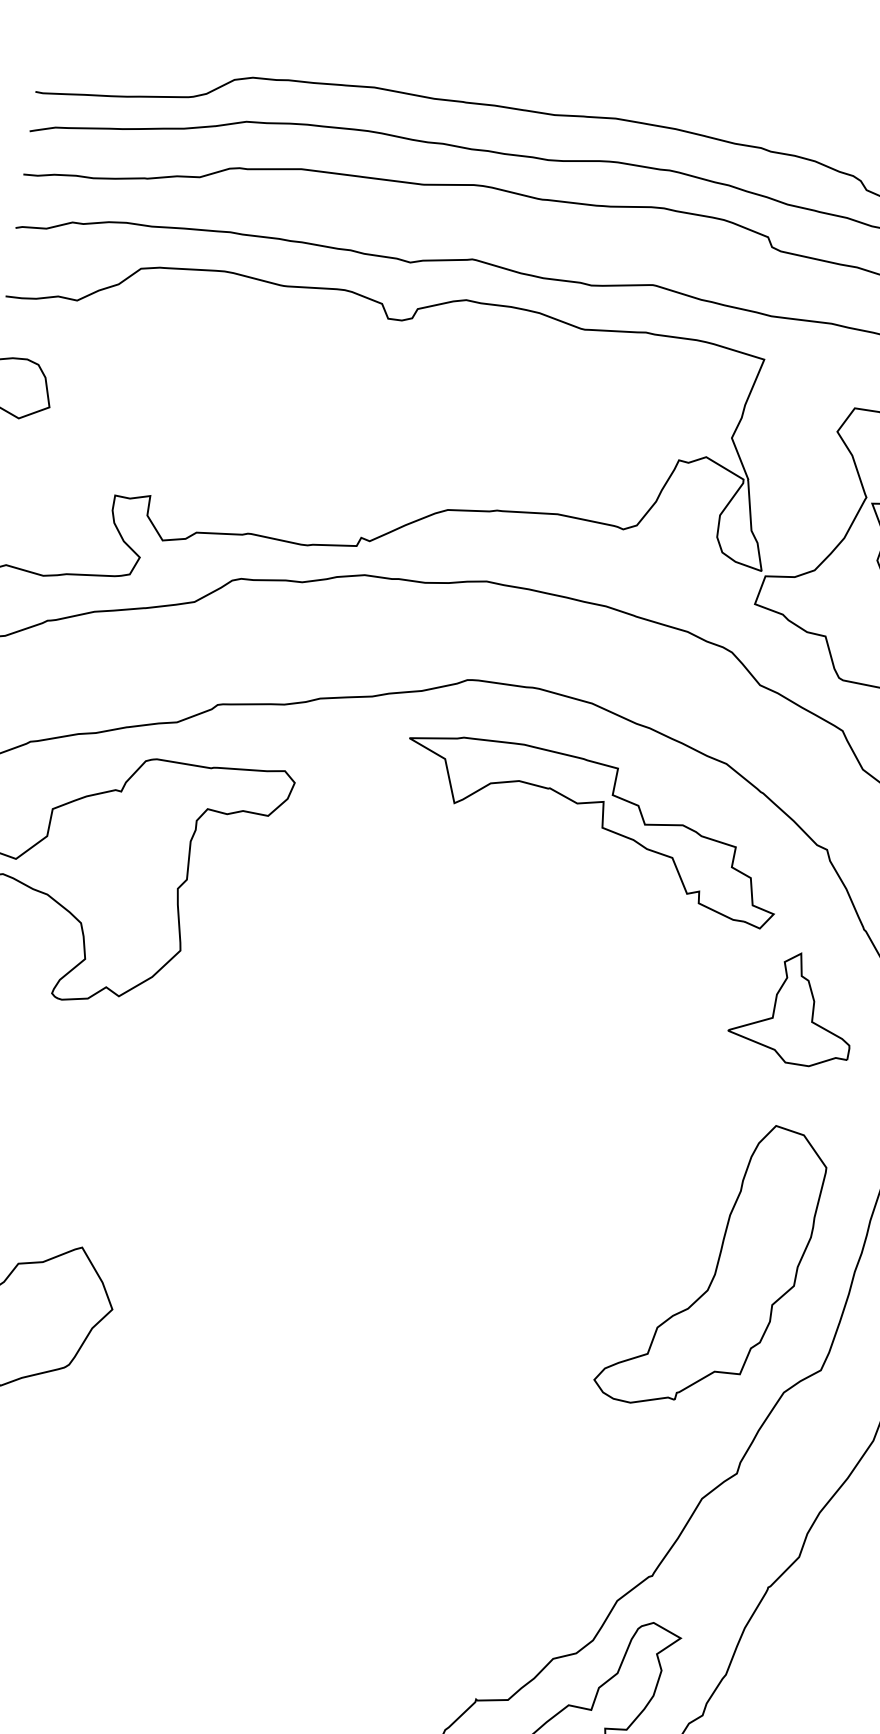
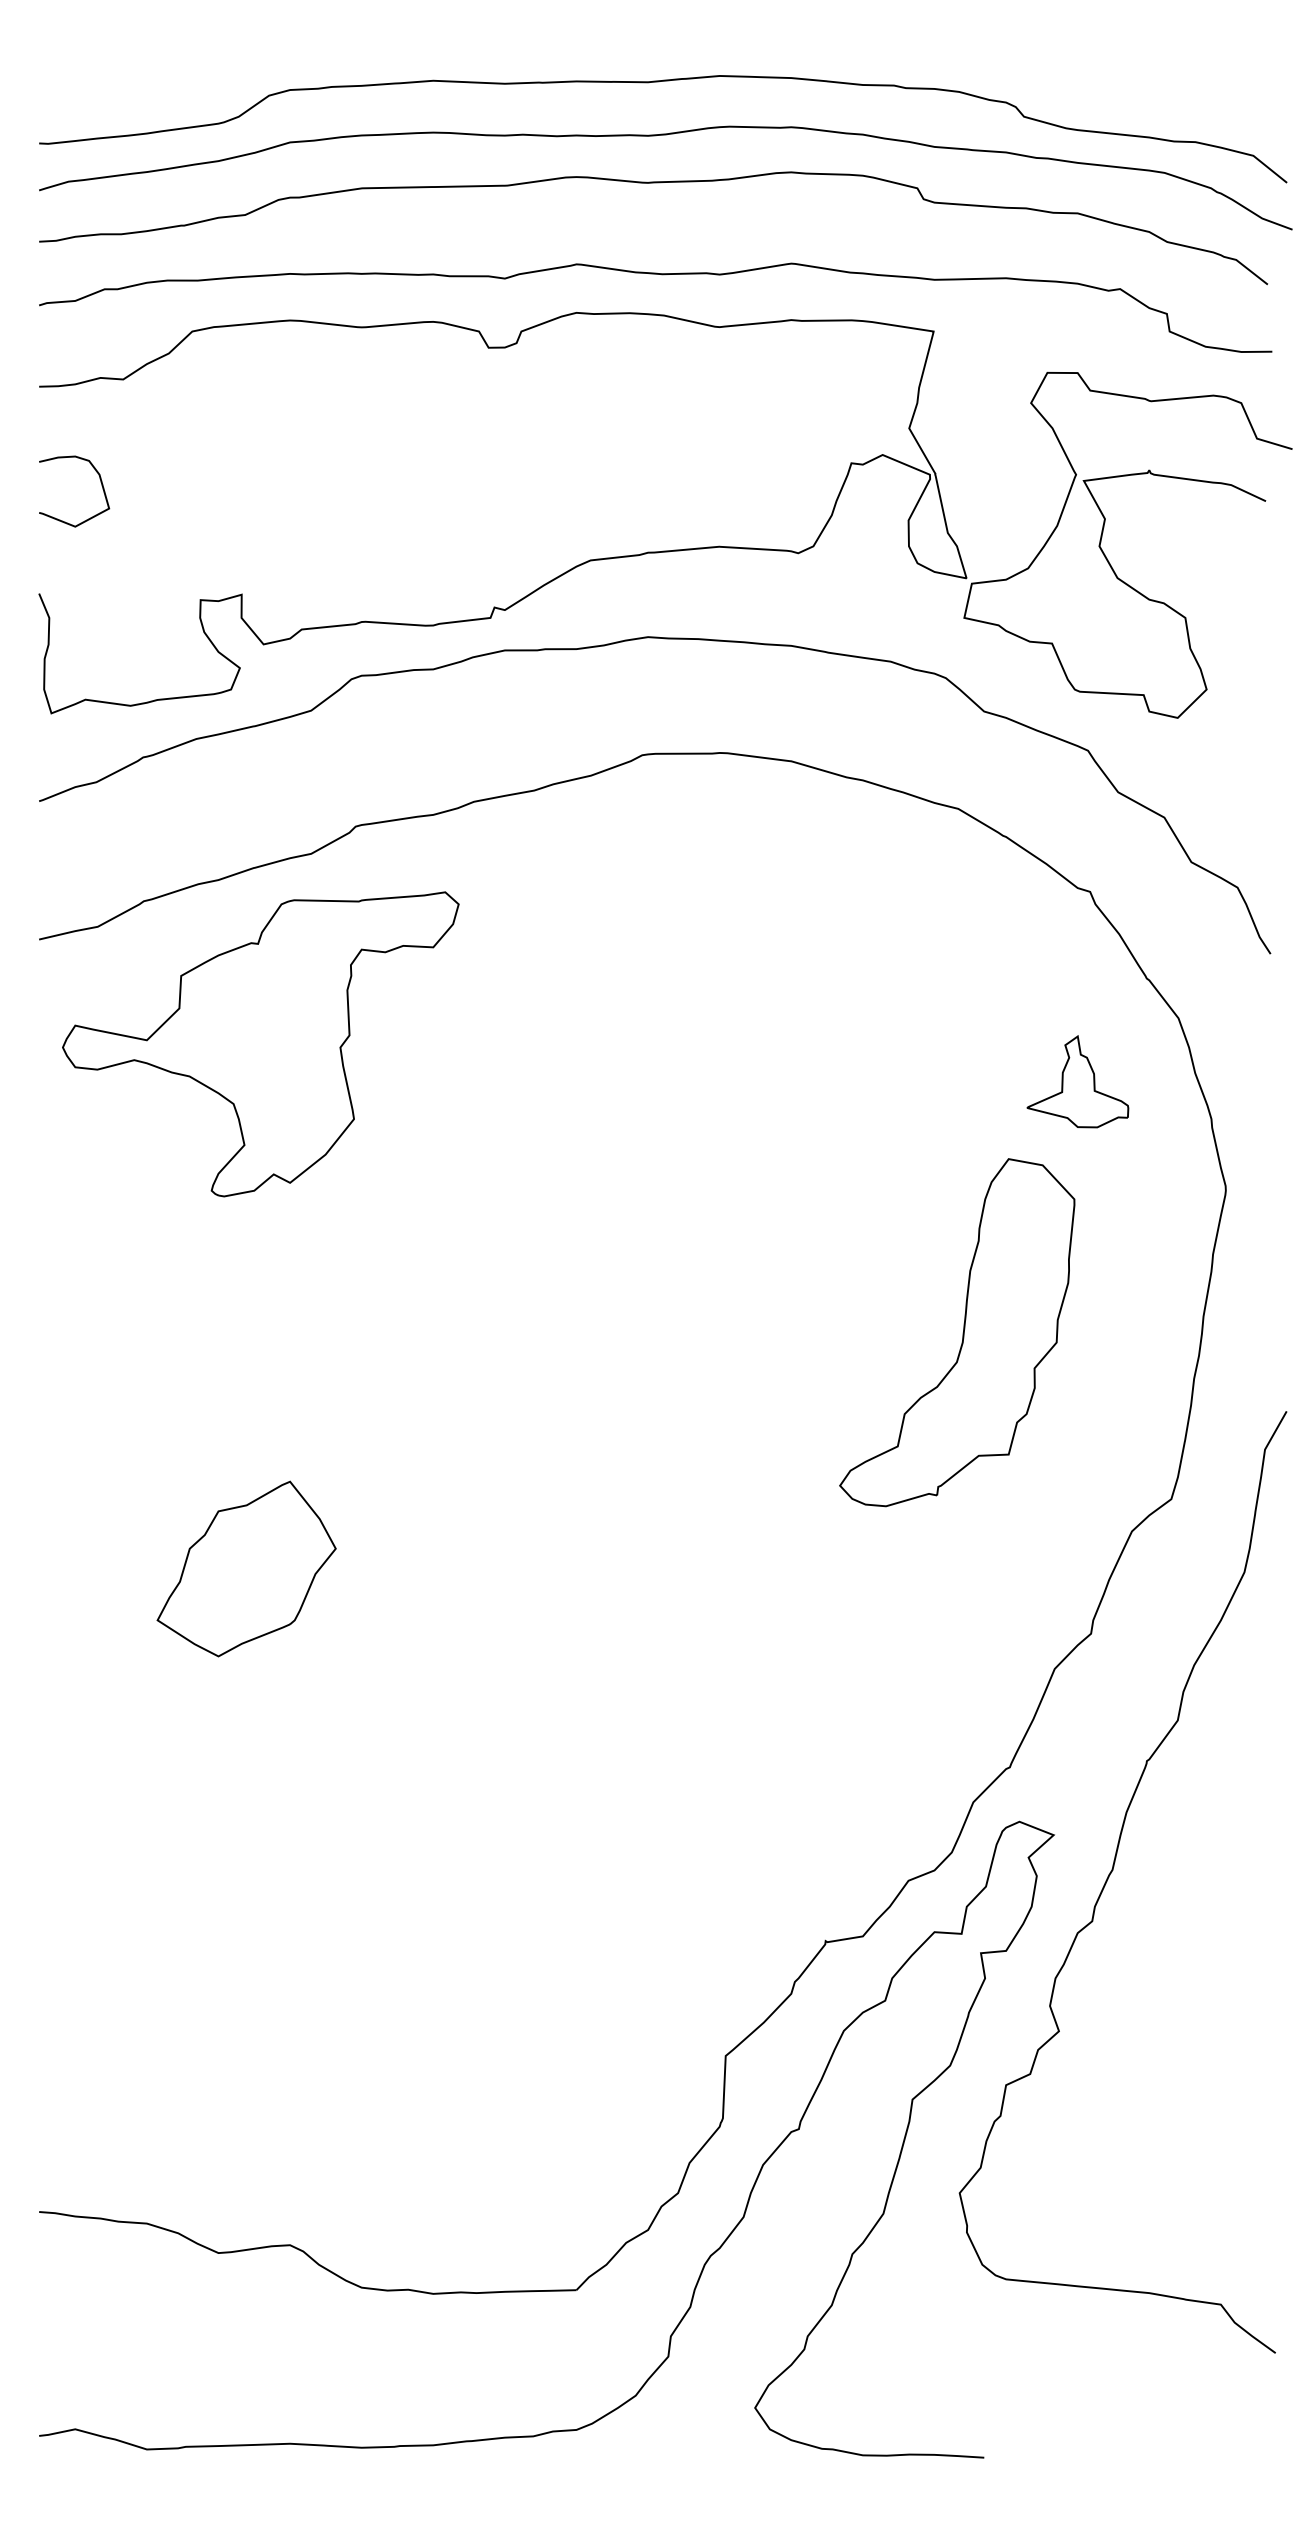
part: (601, 827) -> (823, 904), removed
part: (793, 1007) -> (1077, 1081), size x0.7
part: (711, 1265) -> (957, 1332), moved

